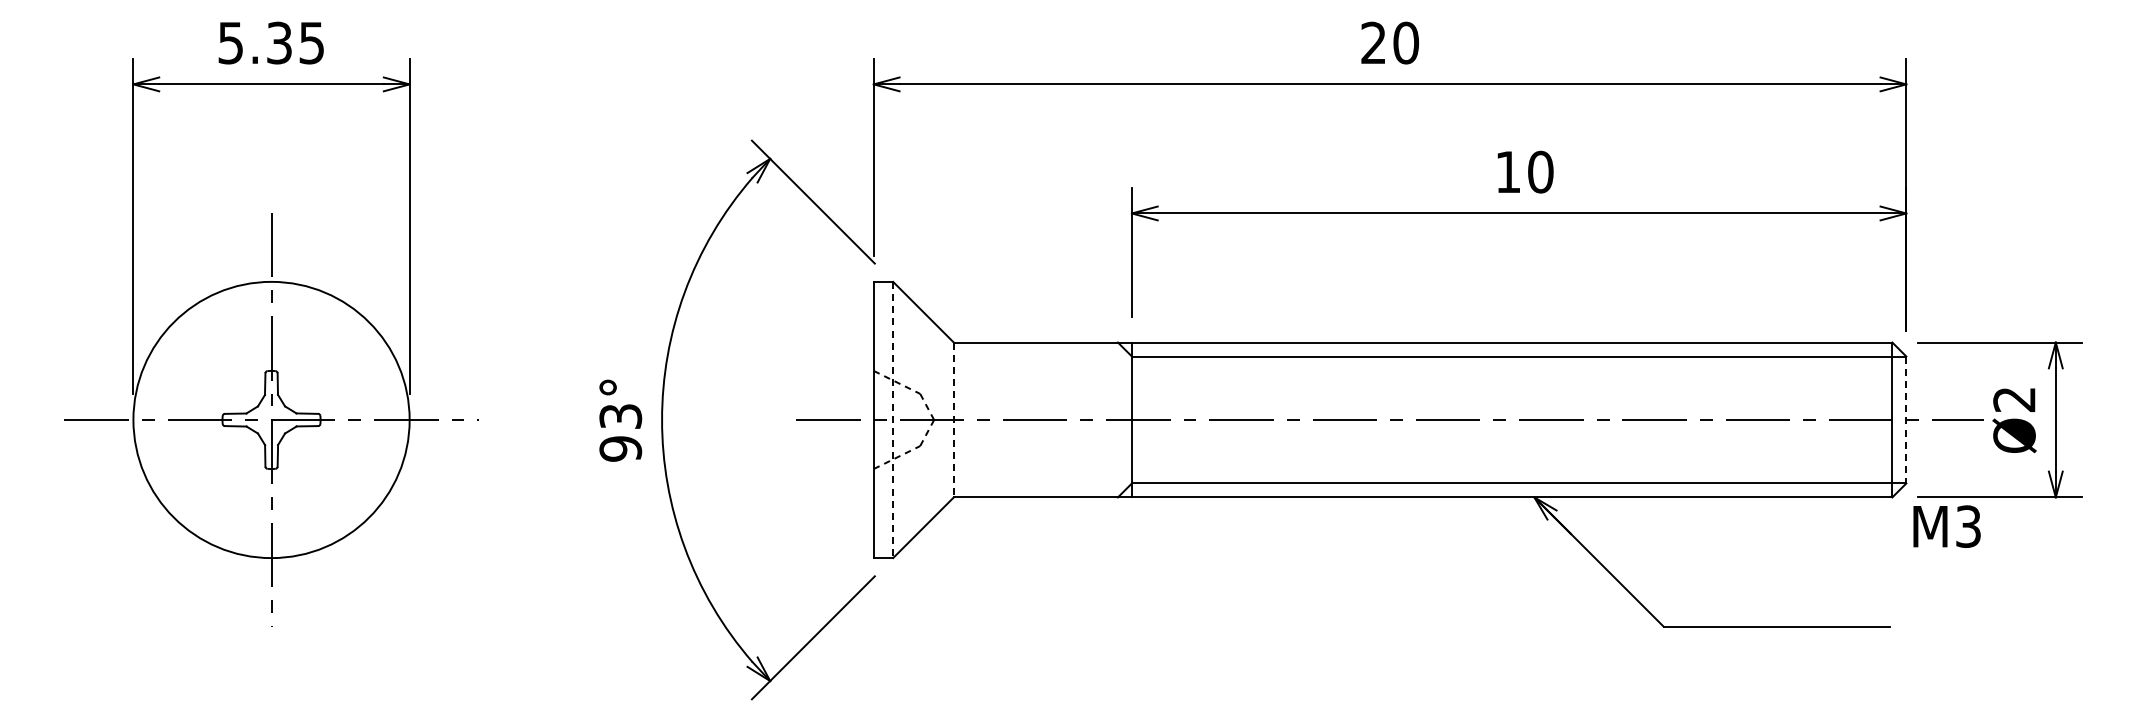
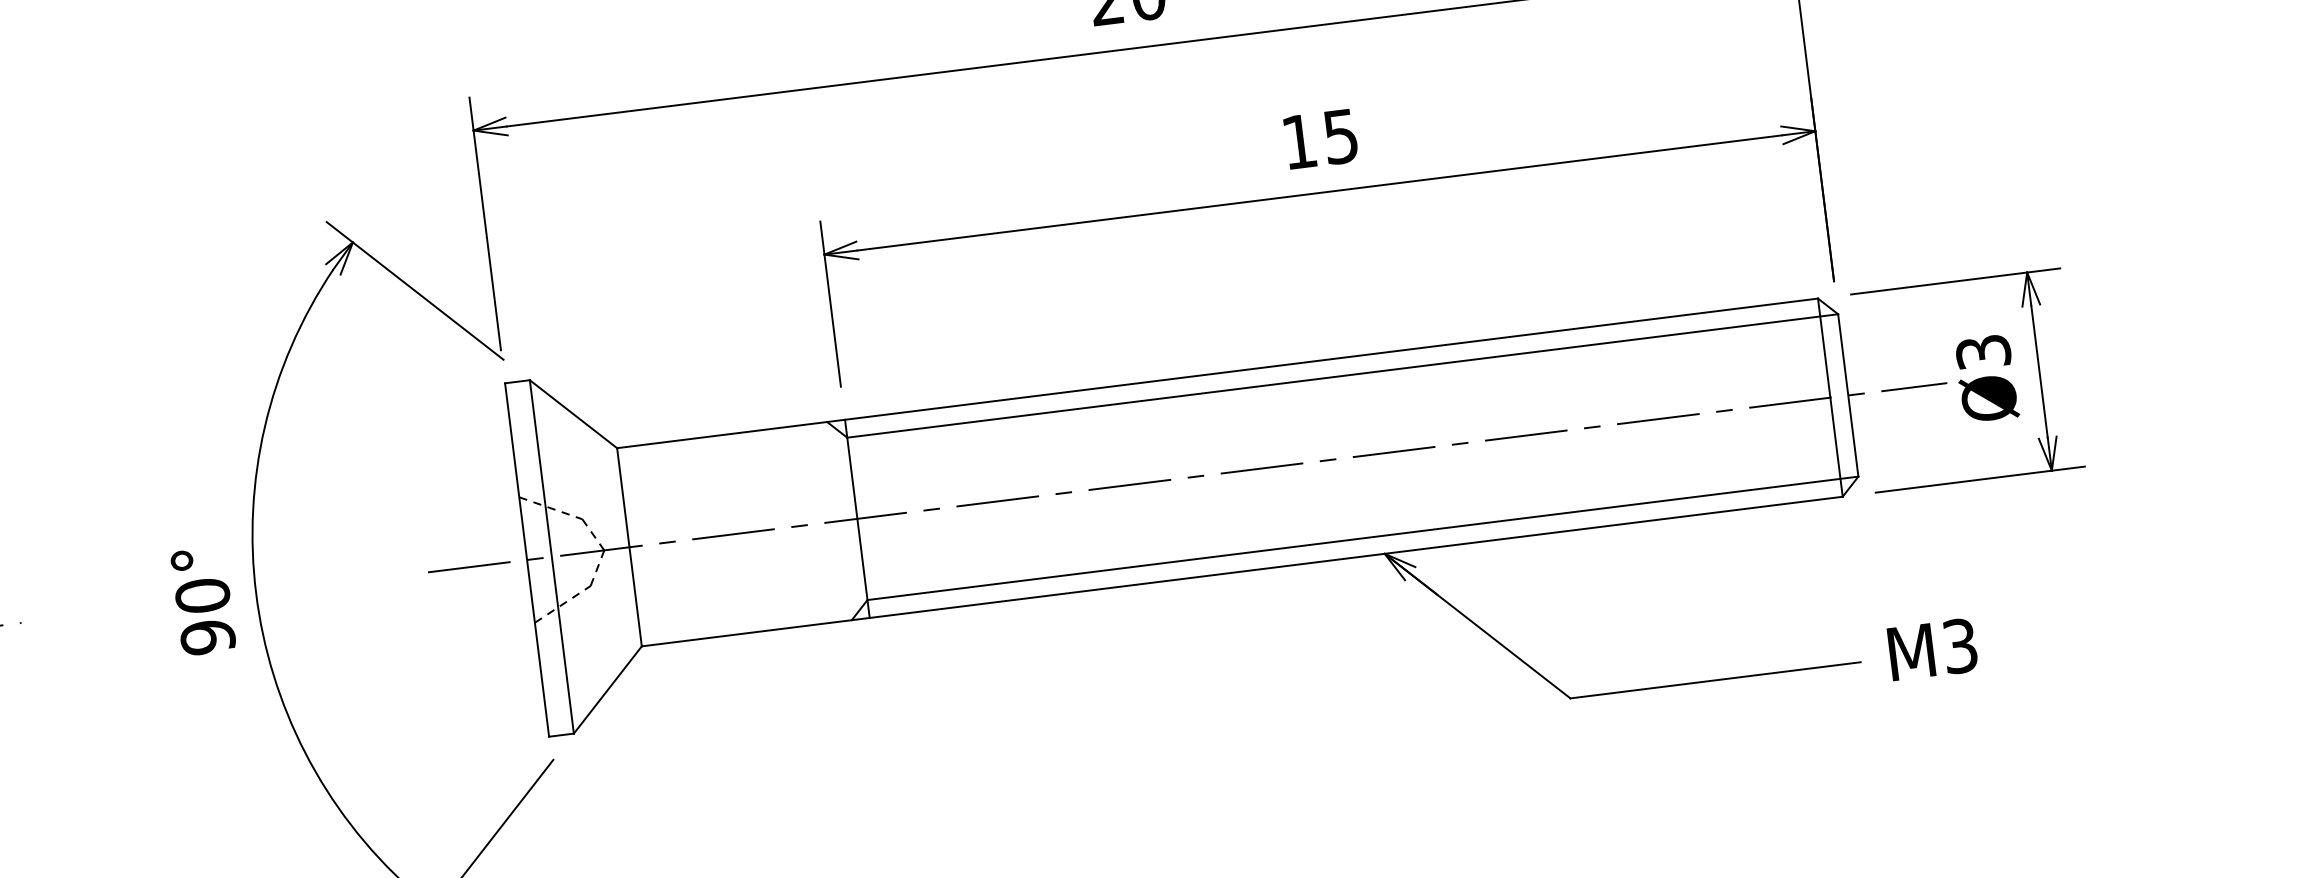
text: (1540, 171) -> (1340, 135), 10 -> 15
text: (2014, 399) -> (1983, 352), Ø2 -> Ø3
text: (620, 416) -> (202, 595), 93° -> 90°
line: (893, 420) -> (552, 557), dashed -> solid
line: (953, 420) -> (629, 547), dashed -> solid
line: (1906, 420) -> (1848, 396), dashed -> solid
text: (1946, 526) -> (1932, 649), moved

